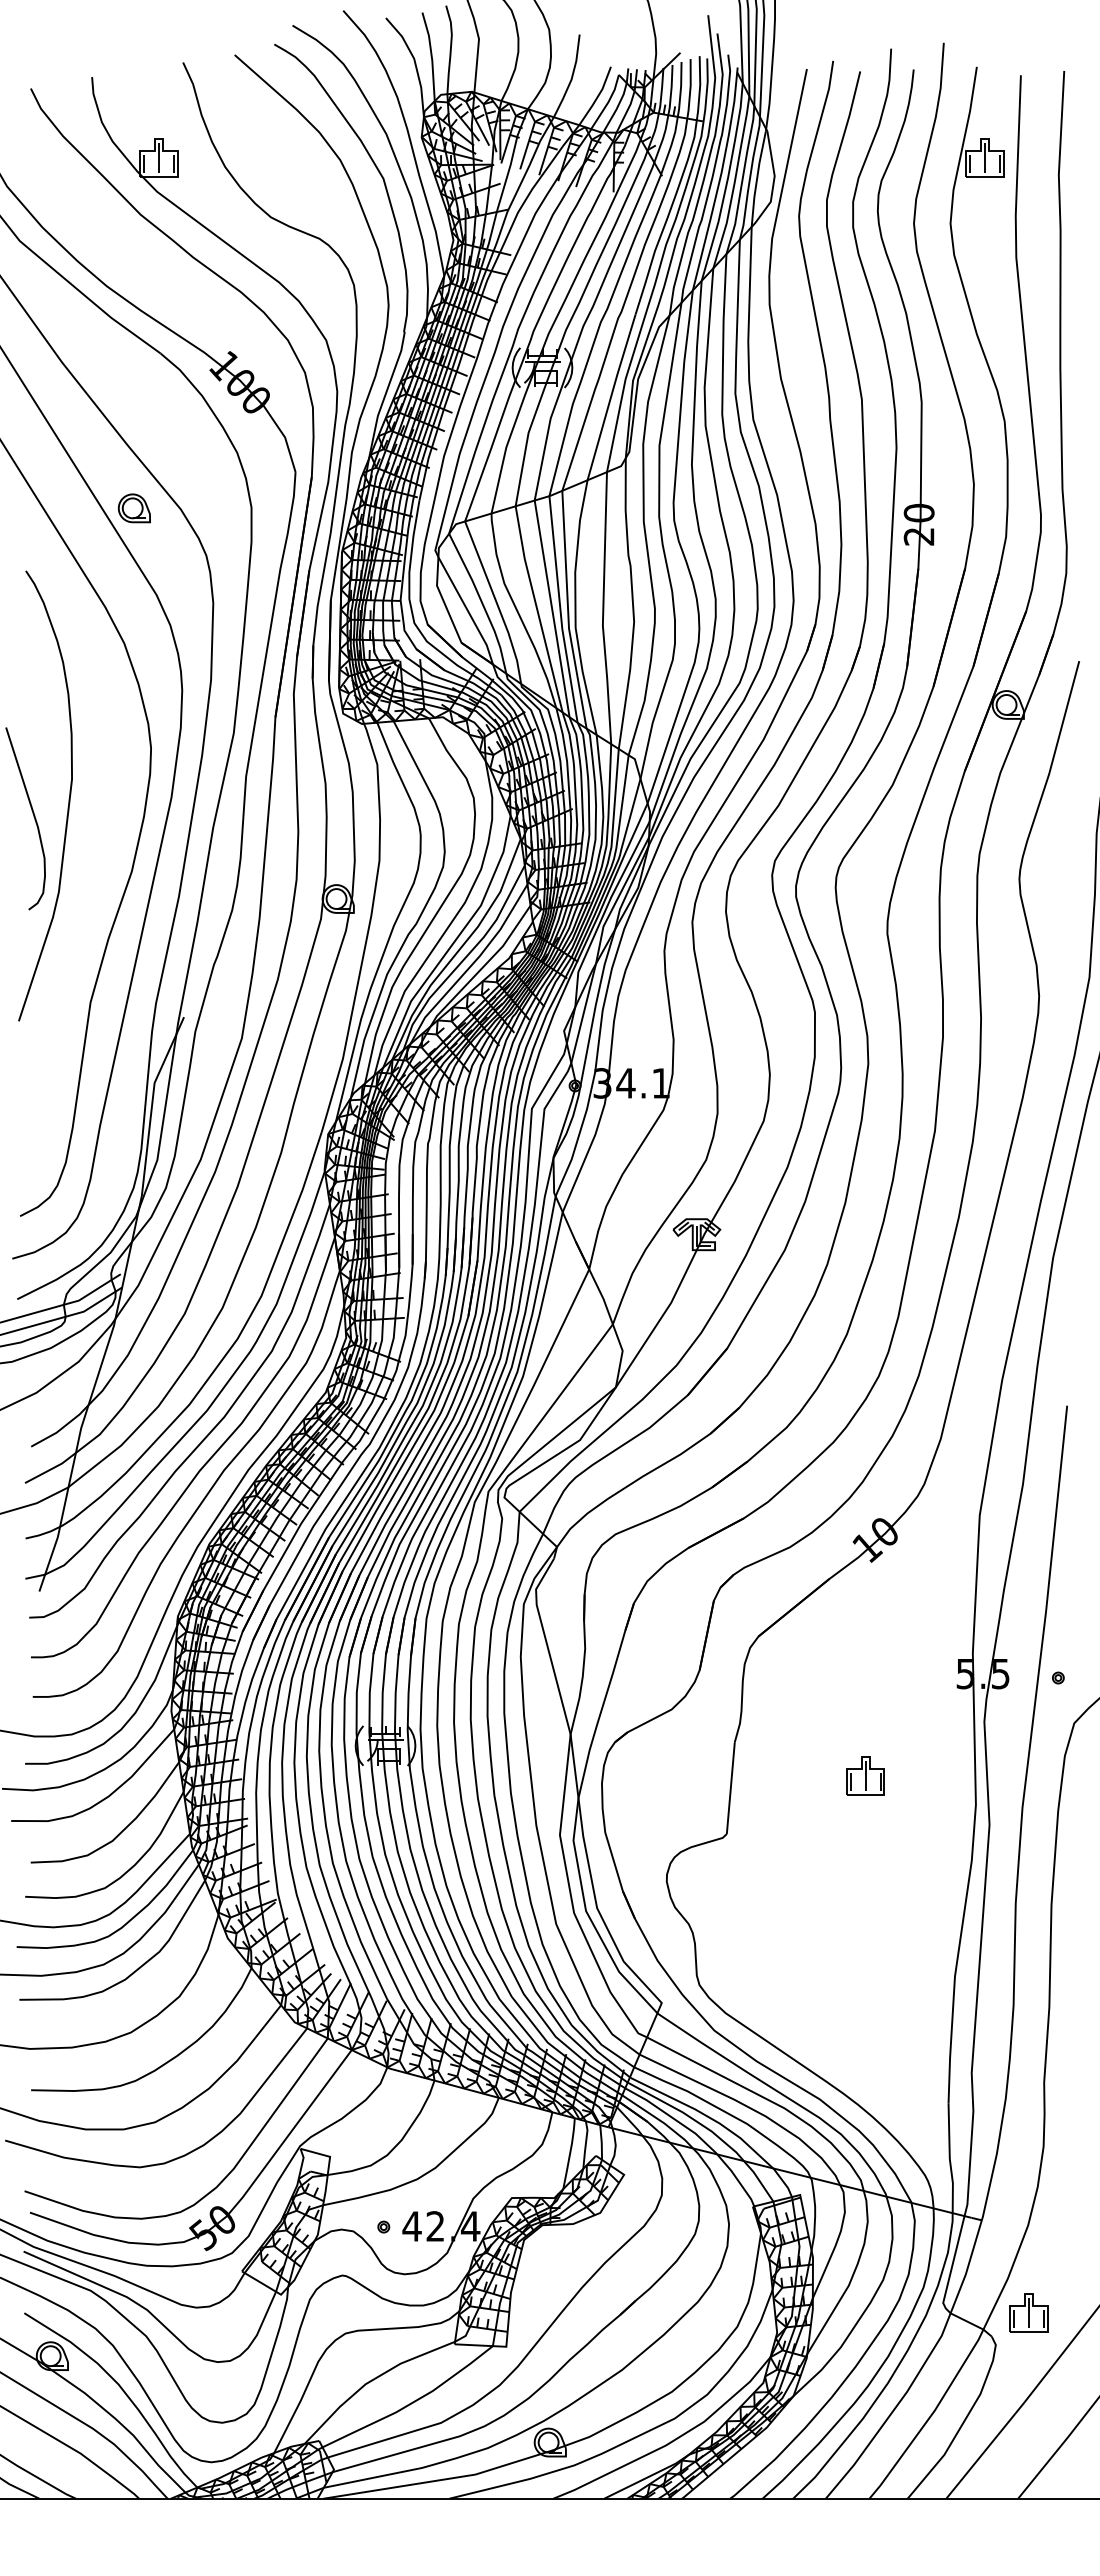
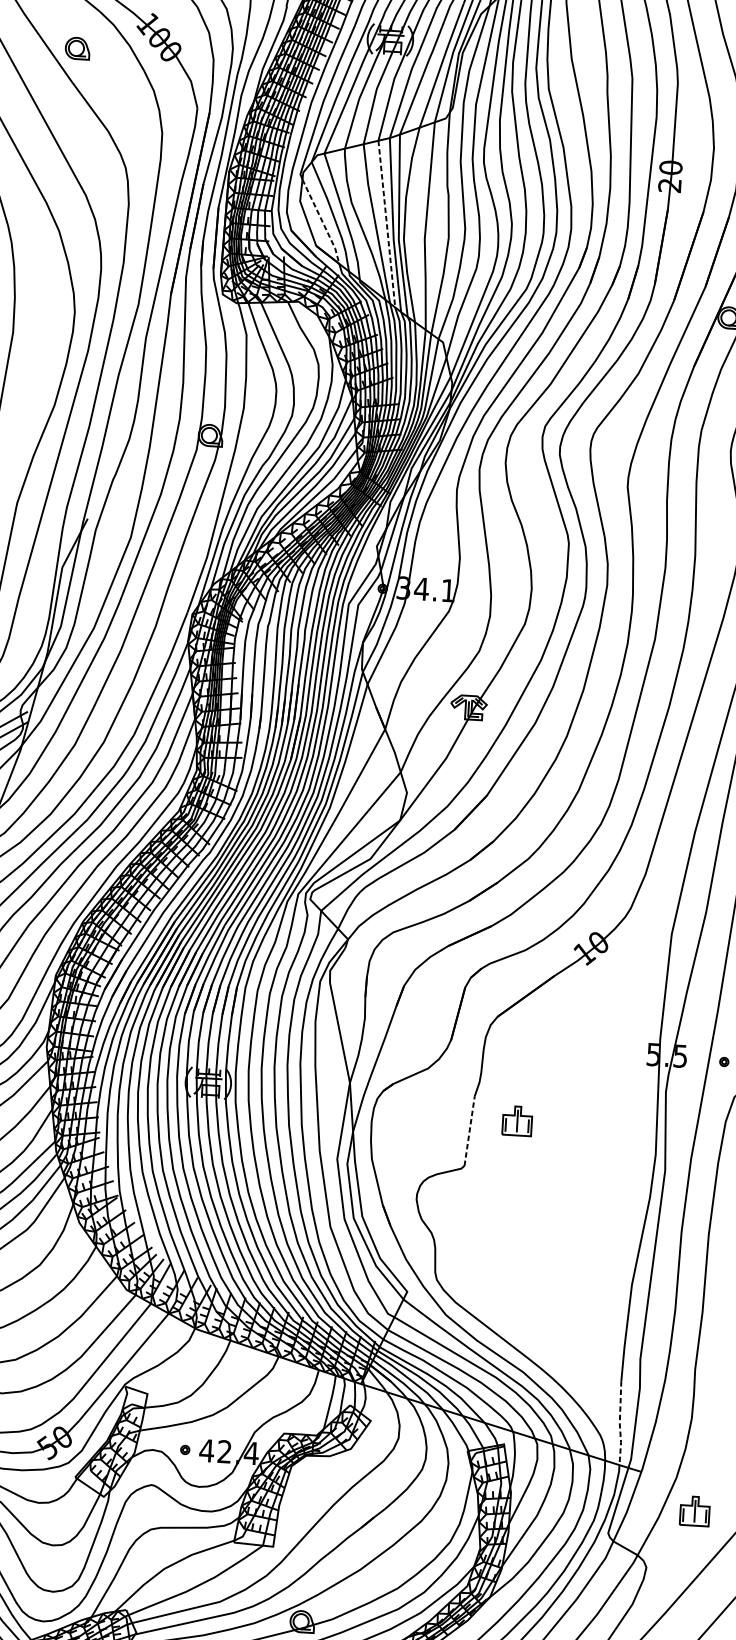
part: (133, 508) -> (77, 48), moved
line: (552, 609) -> (387, 224), solid -> dashed
line: (468, 611) -> (322, 222), solid -> dashed
part: (865, 1775) -> (517, 1120), moved
line: (730, 1787) -> (469, 1130), solid -> dashed
line: (949, 2159) -> (619, 1424), solid -> dashed
part: (1028, 2312) -> (694, 1511), moved

